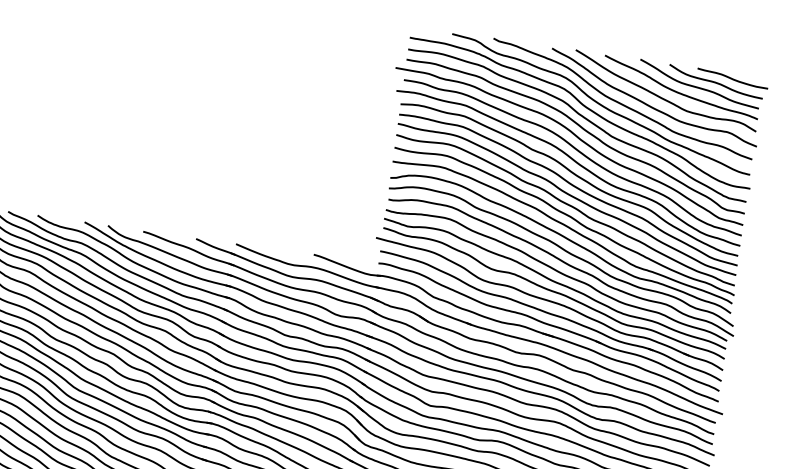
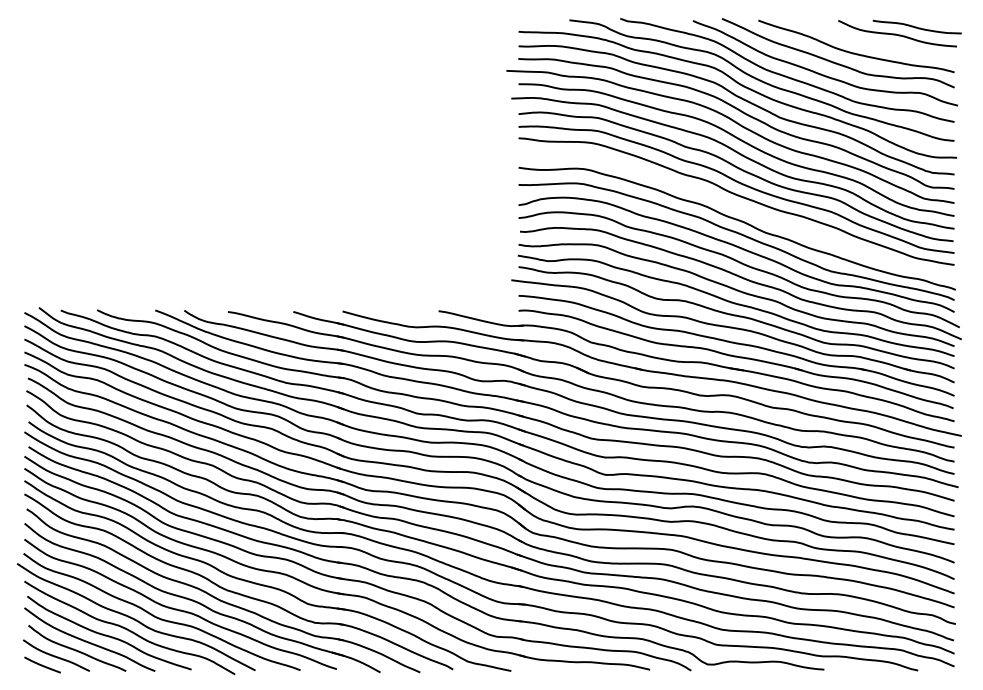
curve: (697, 86) -> (875, 42), removed
curve: (567, 205) -> (737, 208), removed

